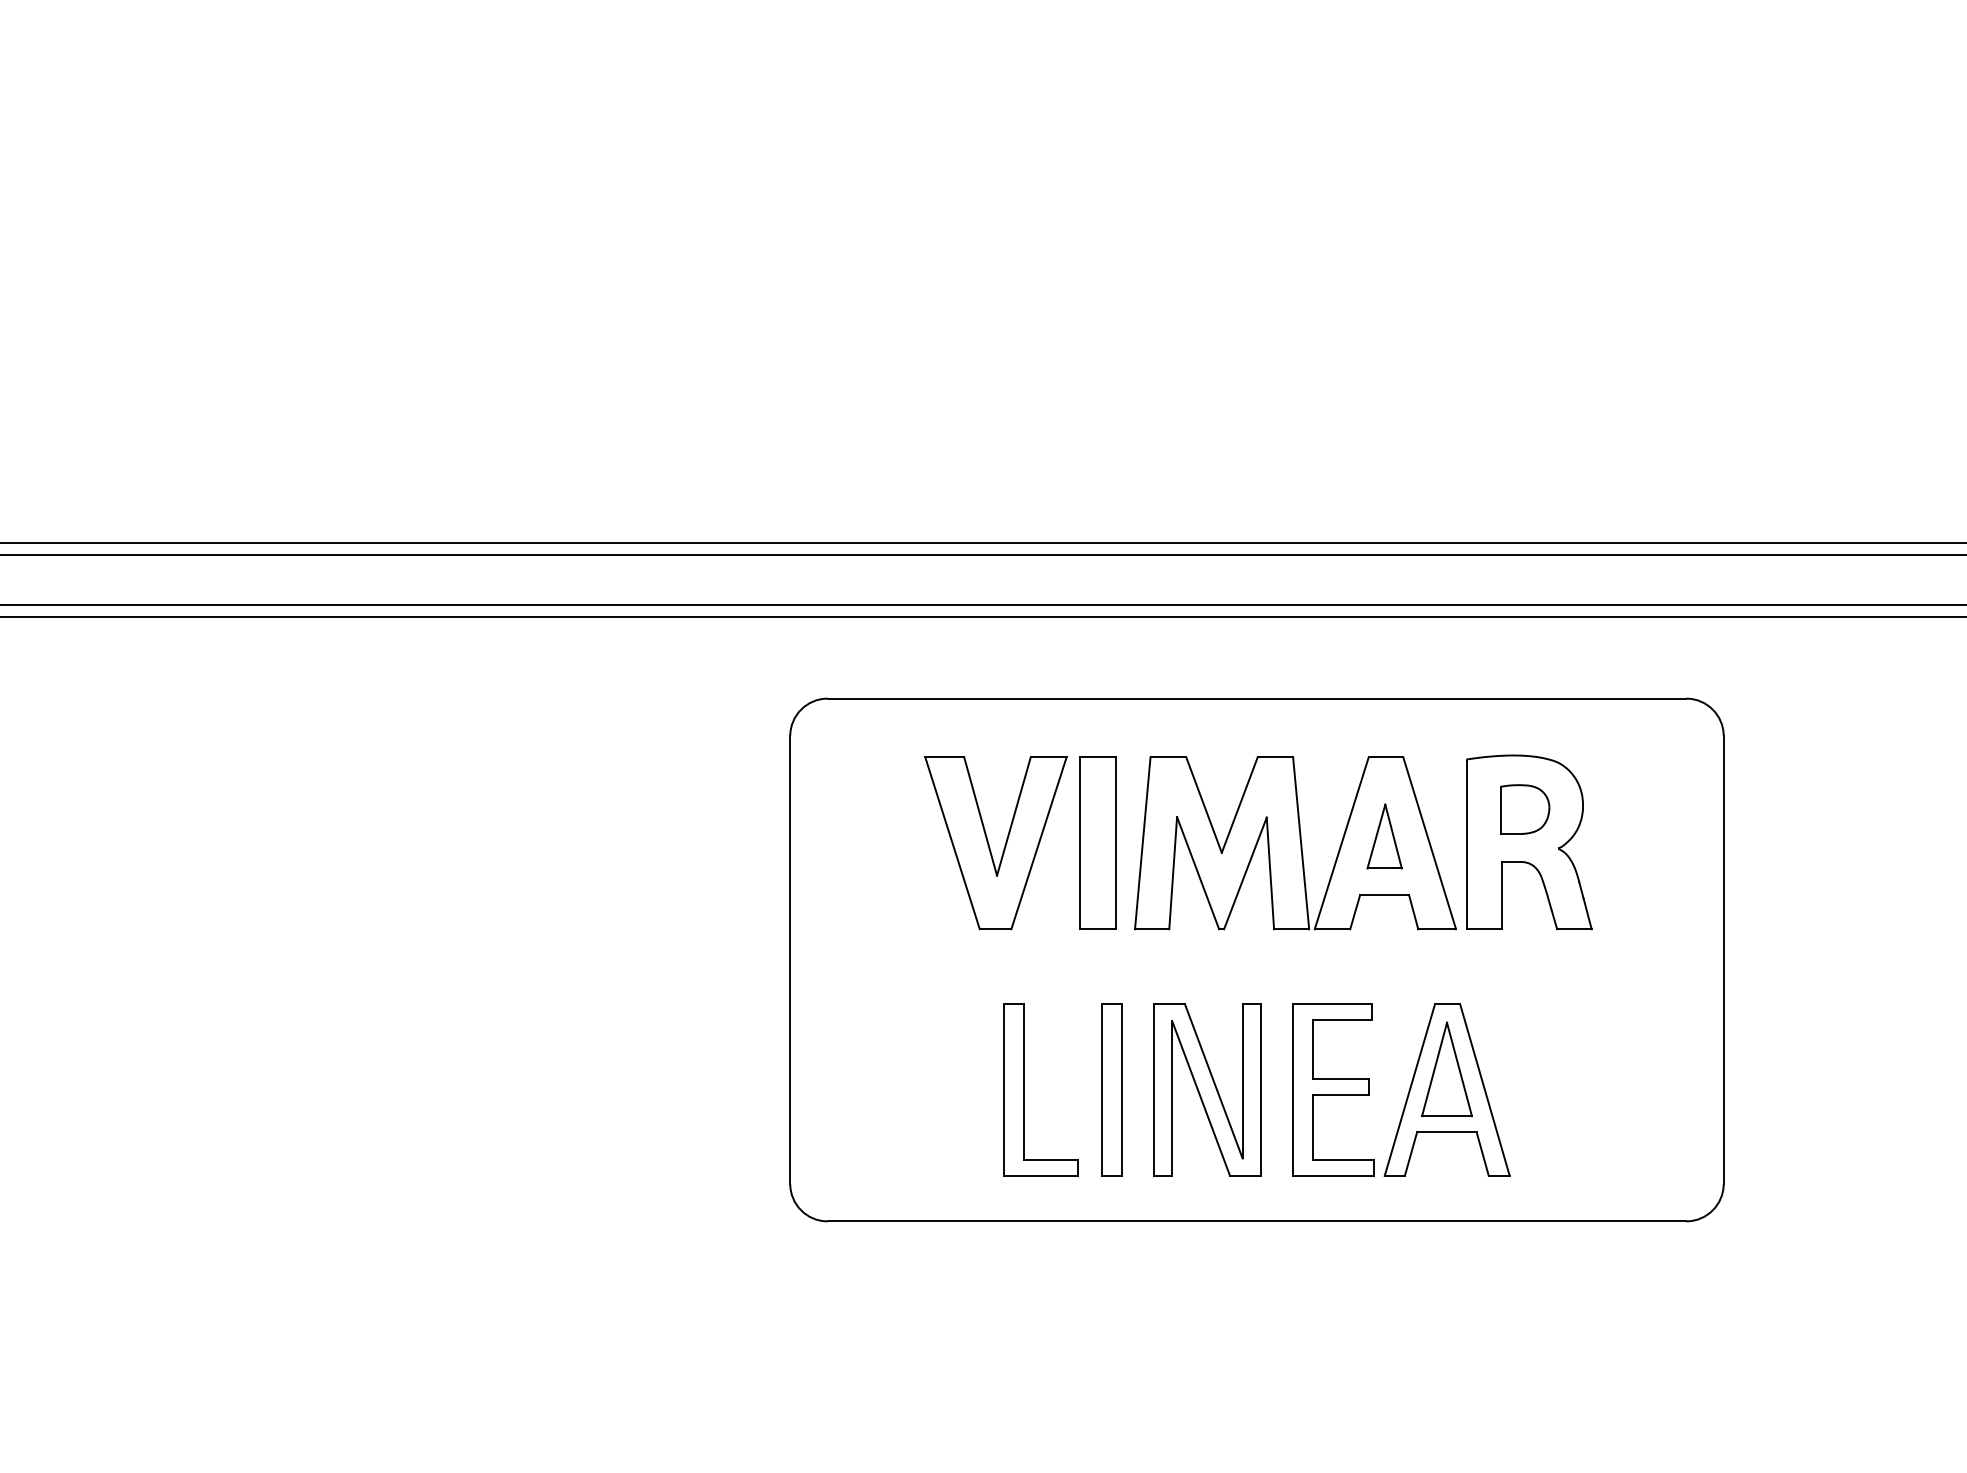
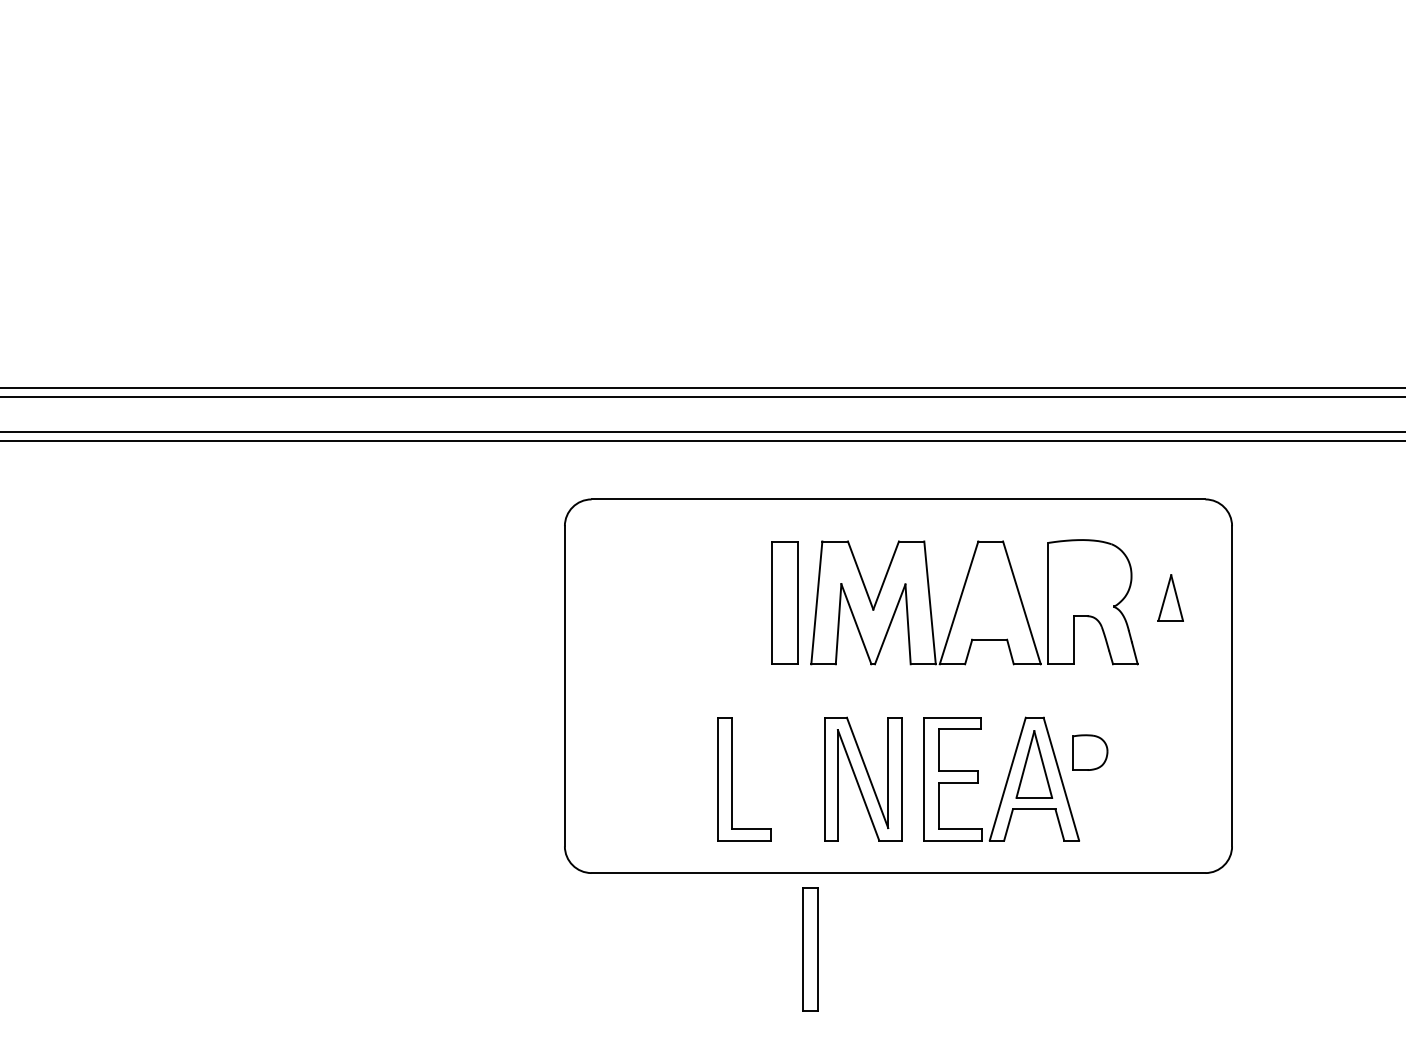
part: (1525, 809) -> (1090, 752), moved
part: (1384, 835) -> (1170, 597), moved
part: (995, 842) -> (711, 602), removed
part: (1111, 1090) -> (810, 949), moved

